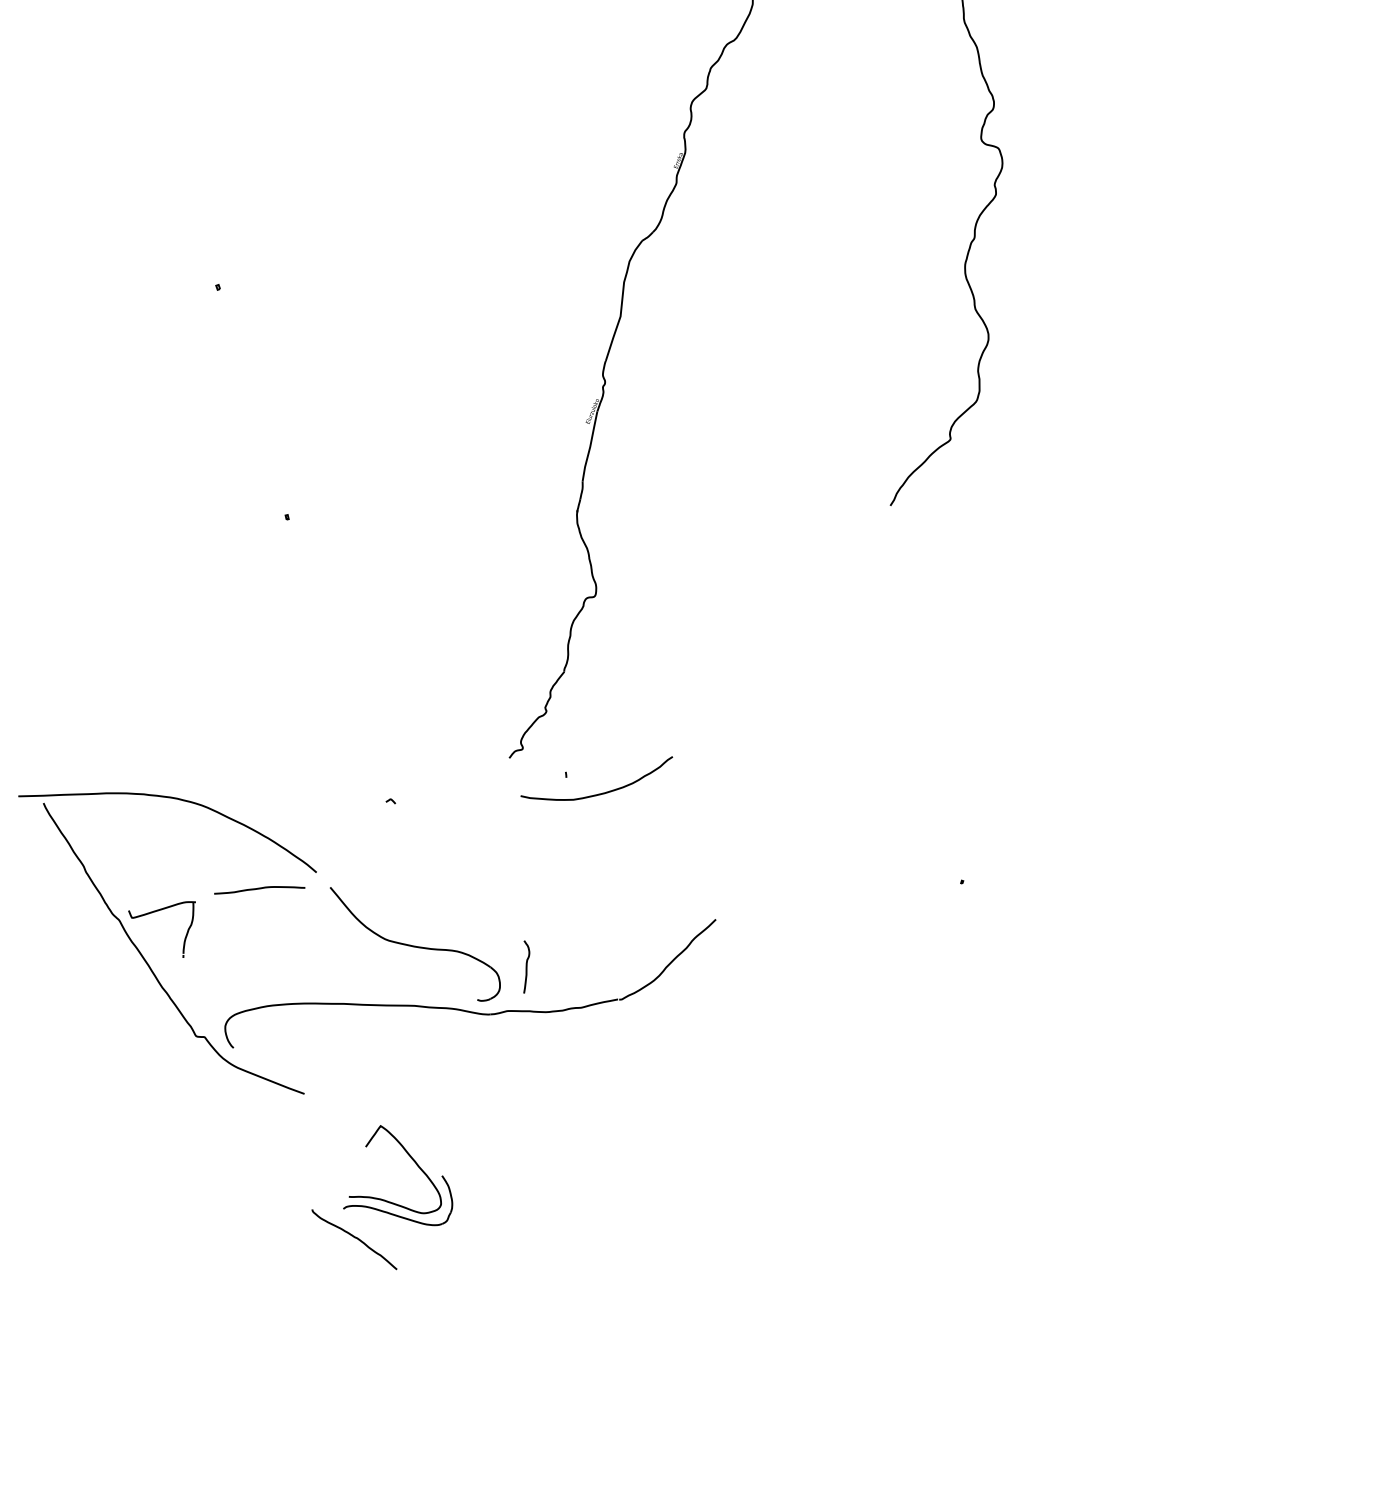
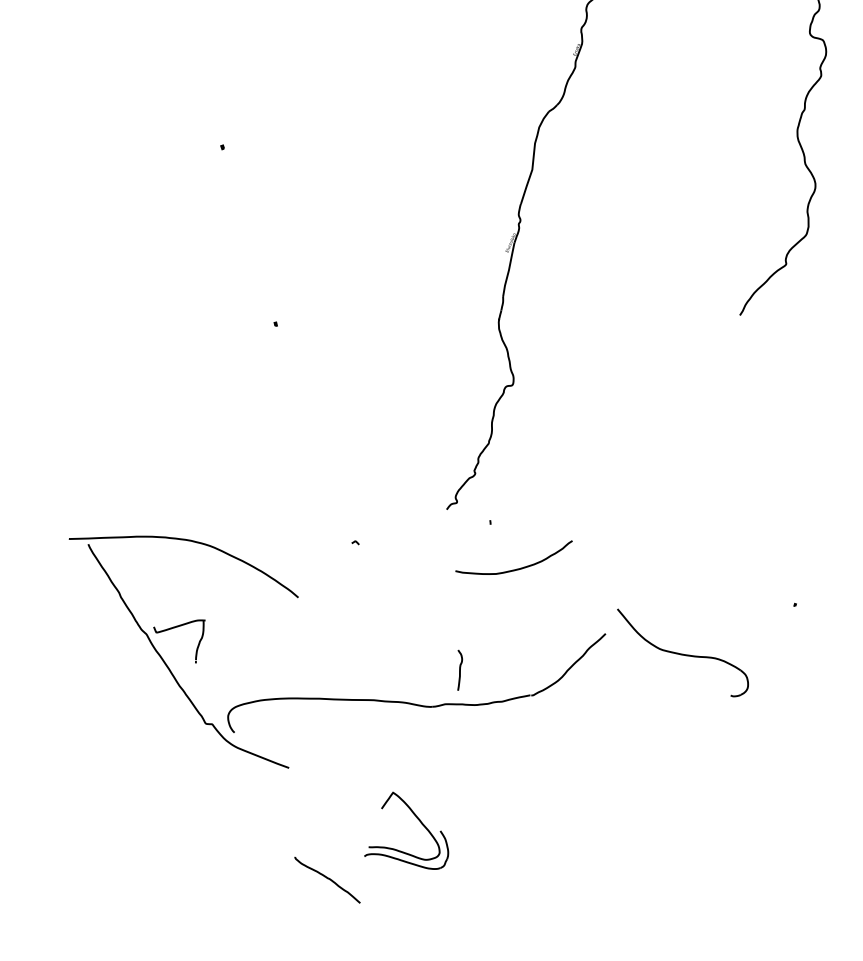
curve: (598, 793) -> (515, 569), moved
curve: (259, 889) -> (254, 610), removed
part: (415, 944) -> (683, 653), moved
part: (412, 1160) -> (417, 819), moved

